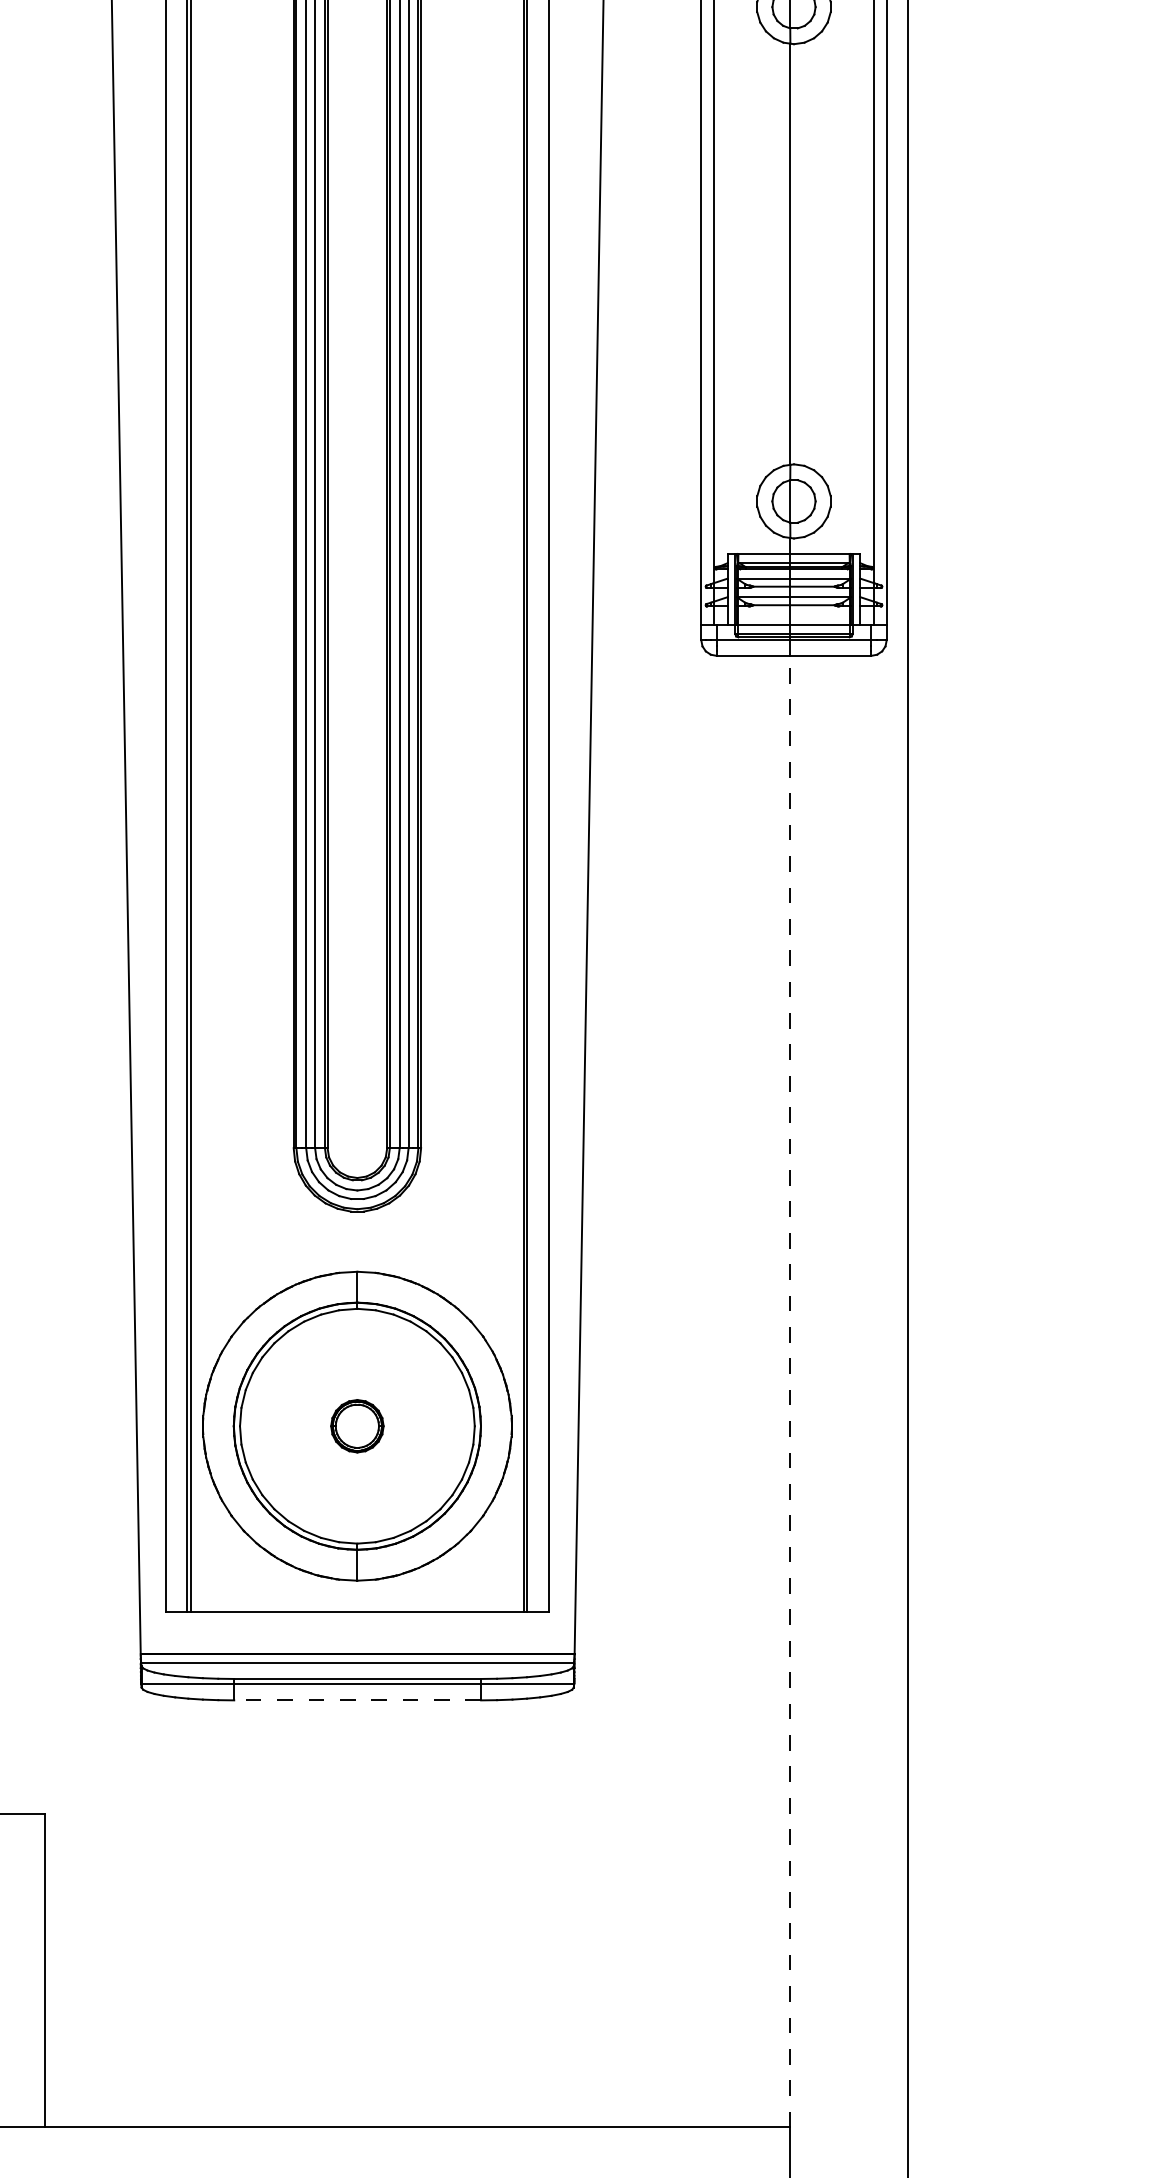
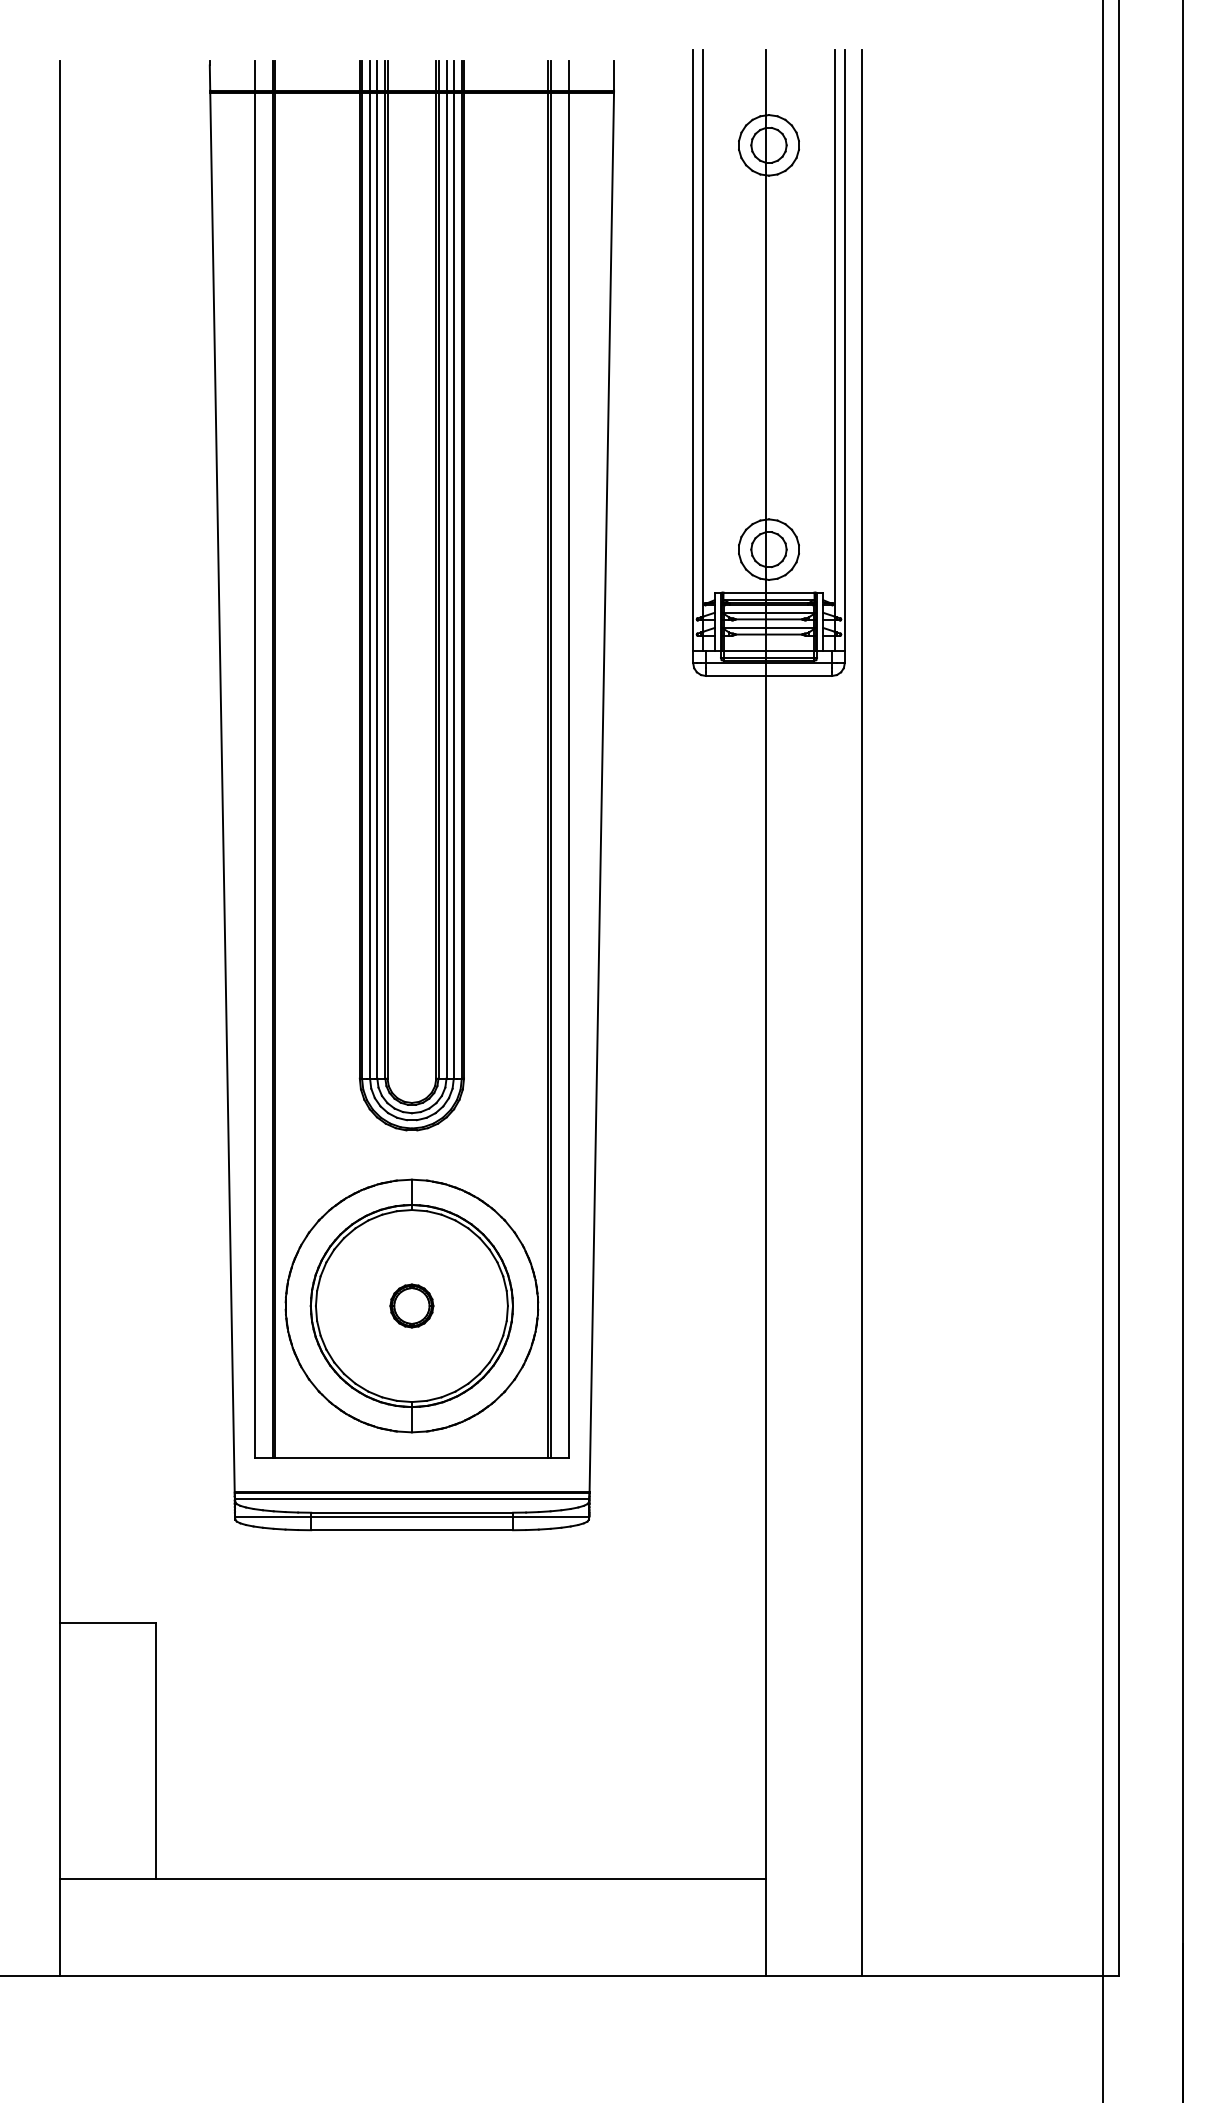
line: (790, 1391) -> (766, 1277), dashed -> solid
line: (358, 1700) -> (412, 1530), dashed -> solid

